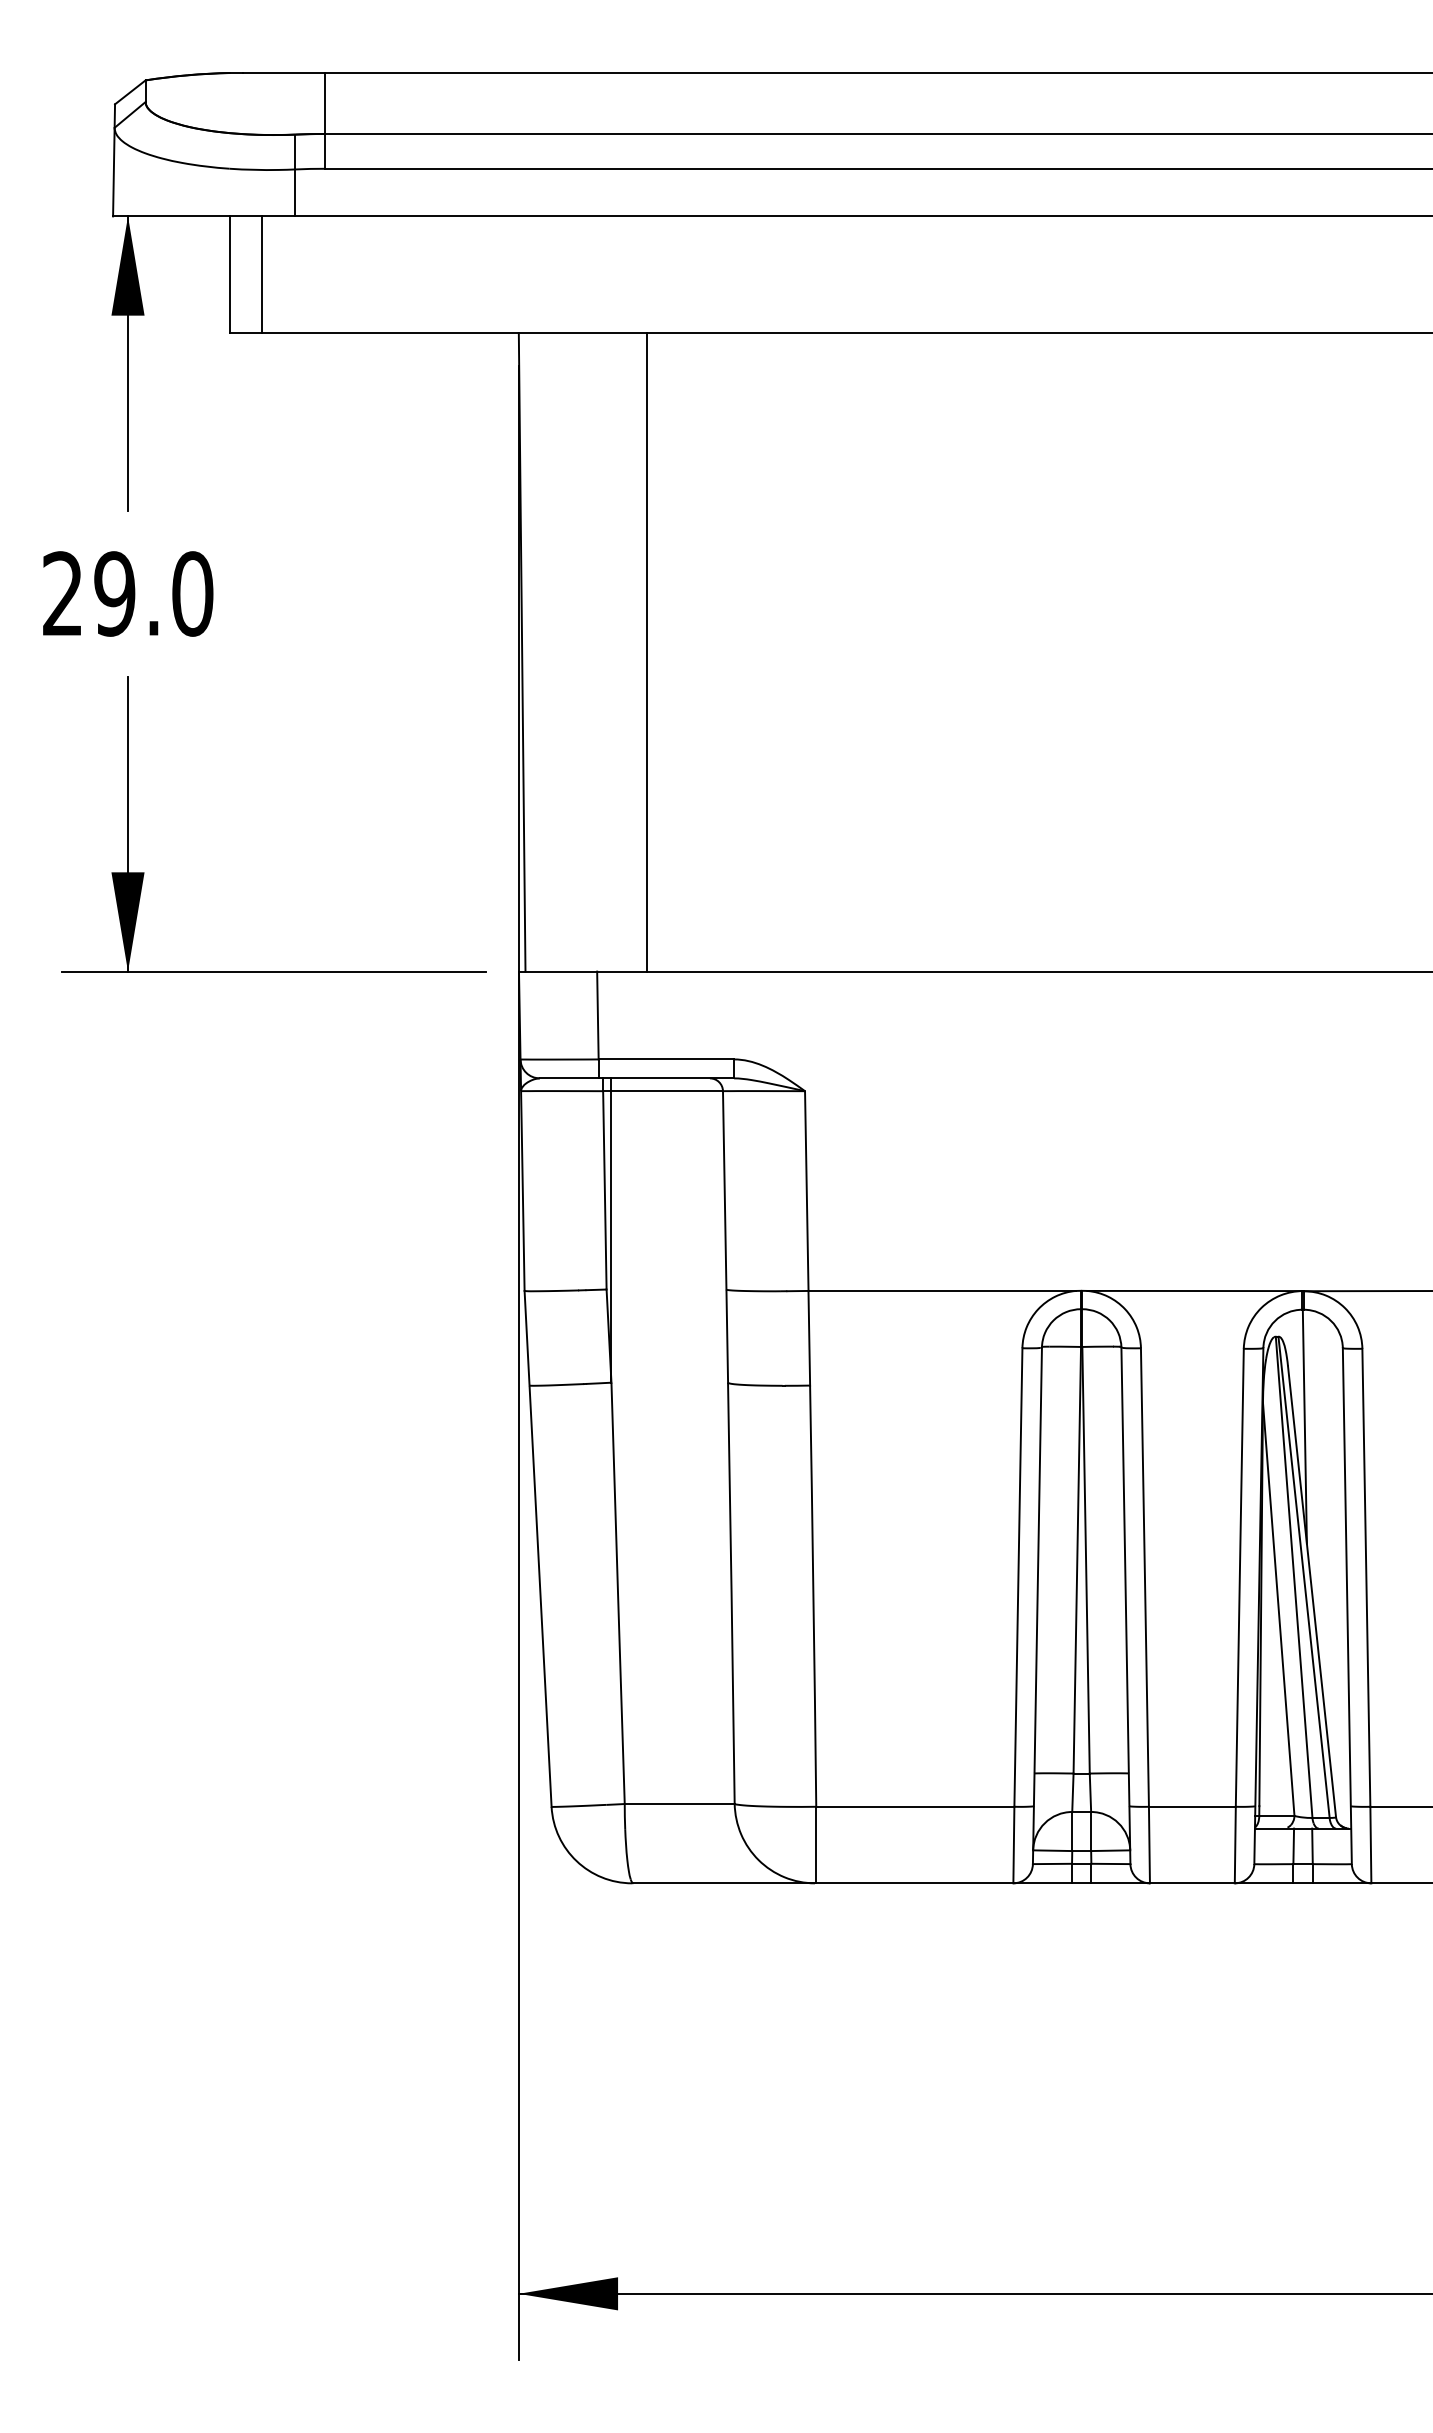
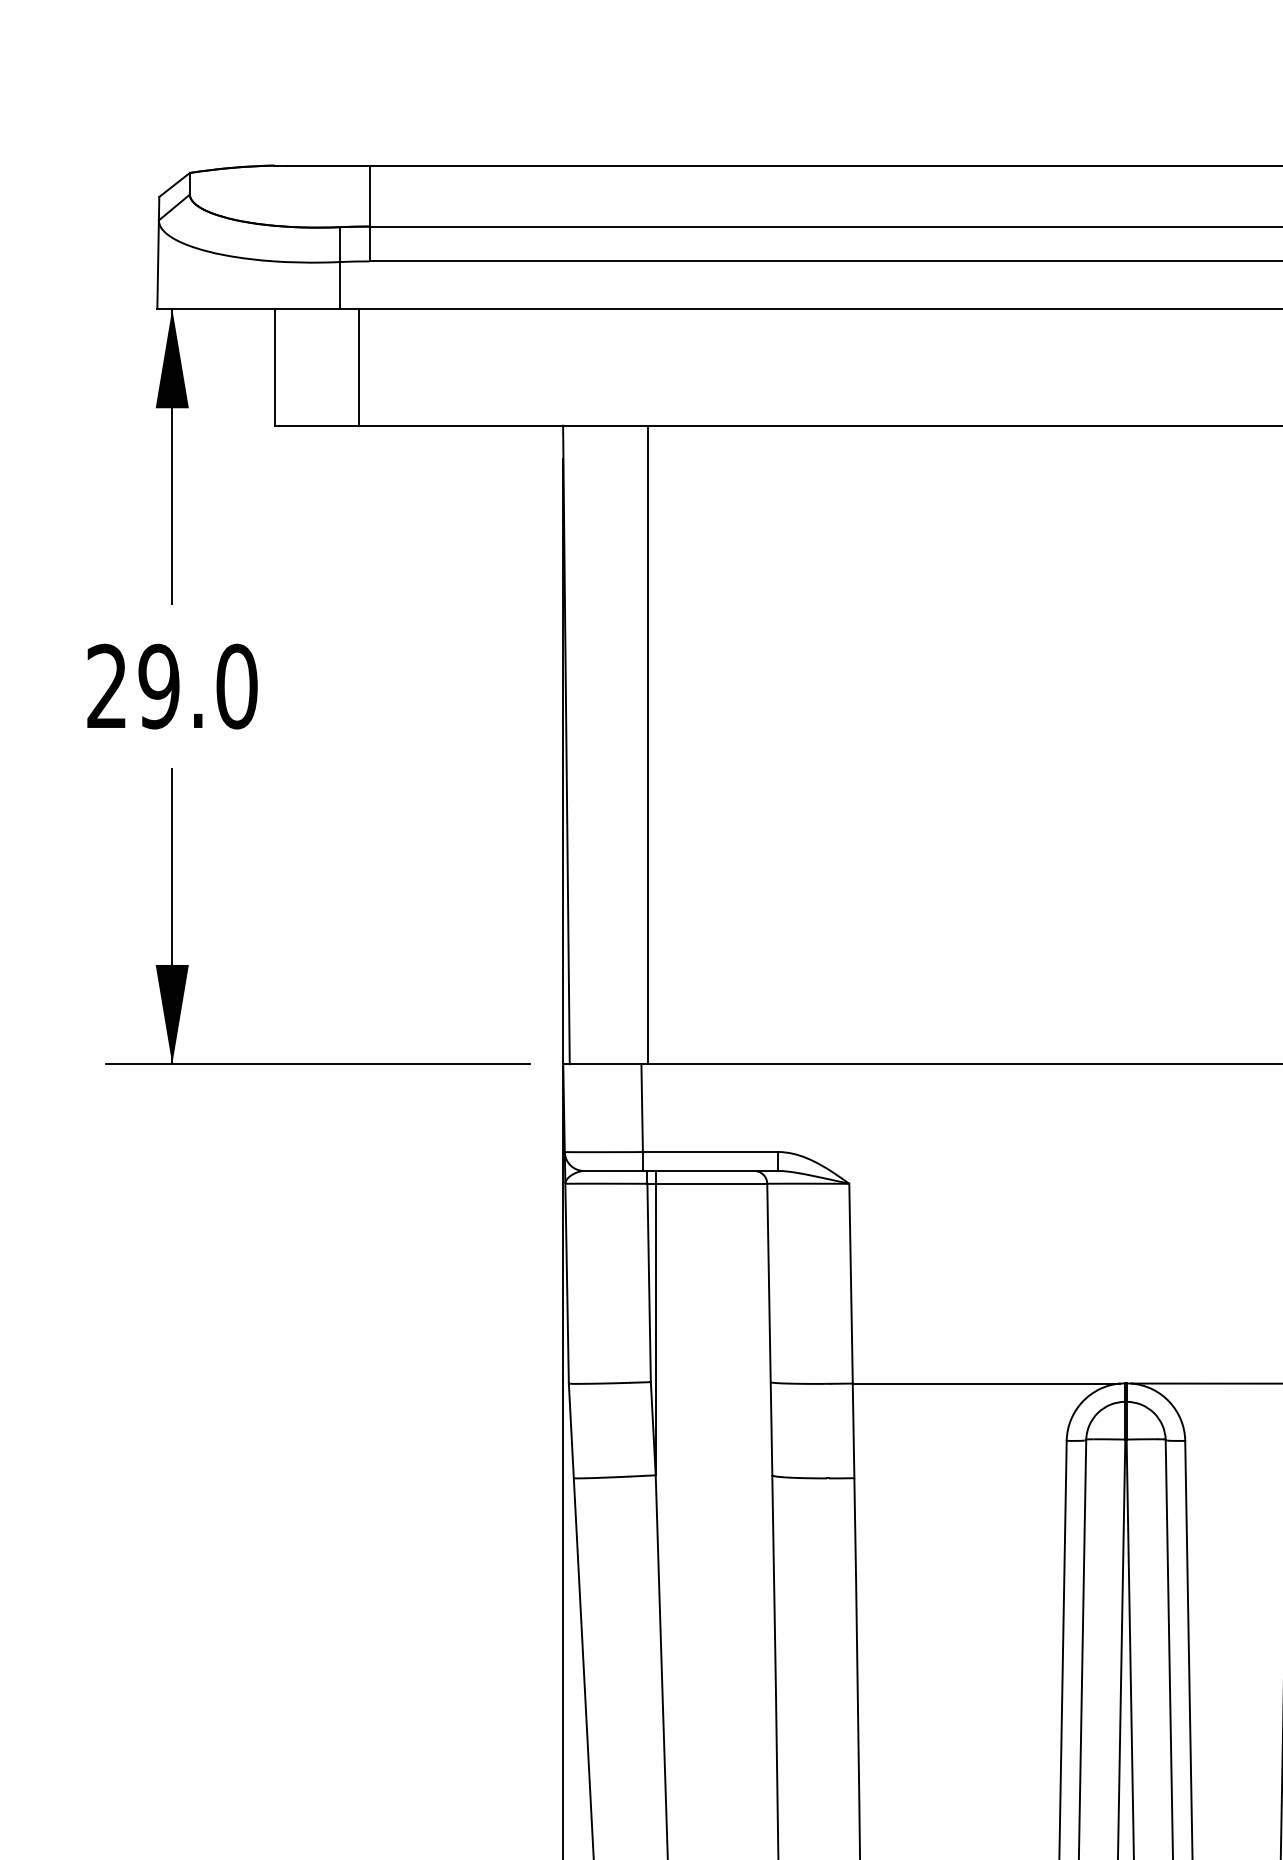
line: (261, 274) -> (358, 367), moved
line: (646, 652) -> (647, 745), moved

